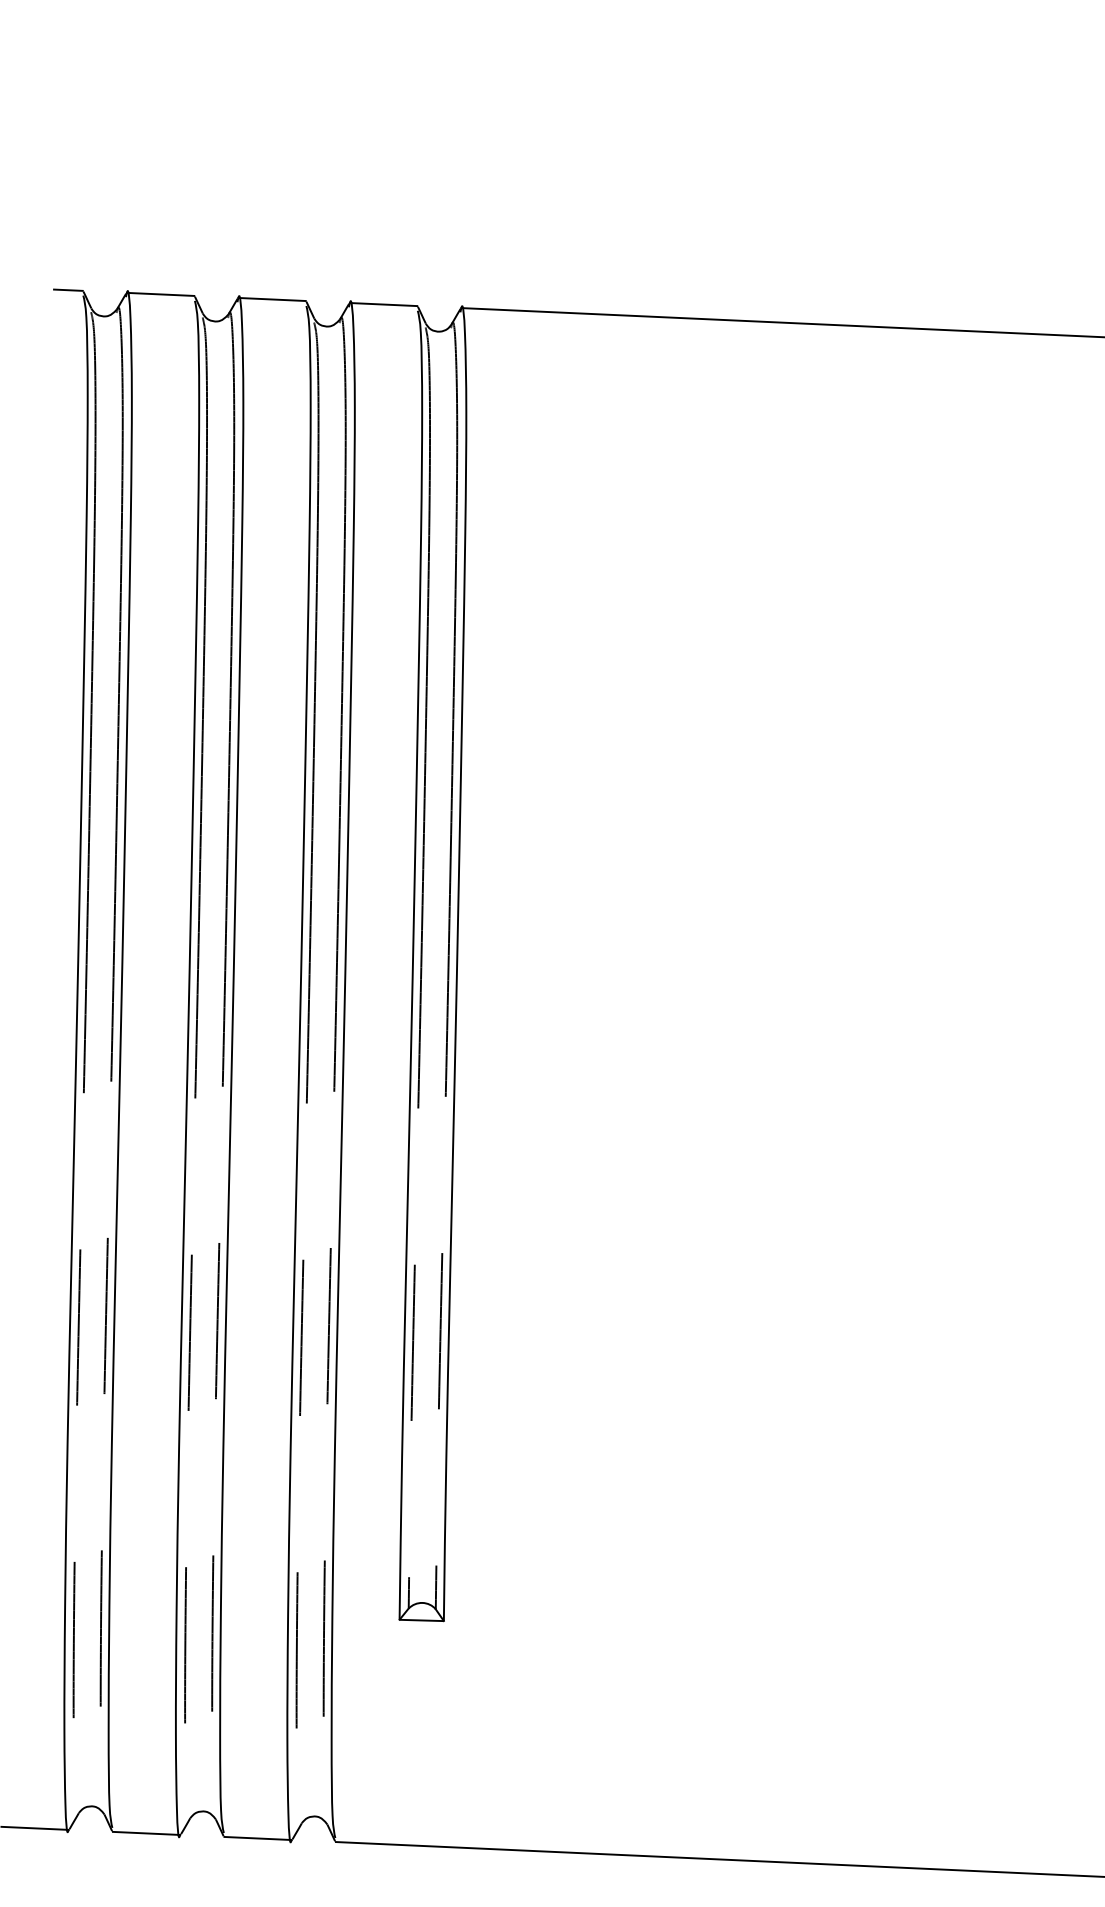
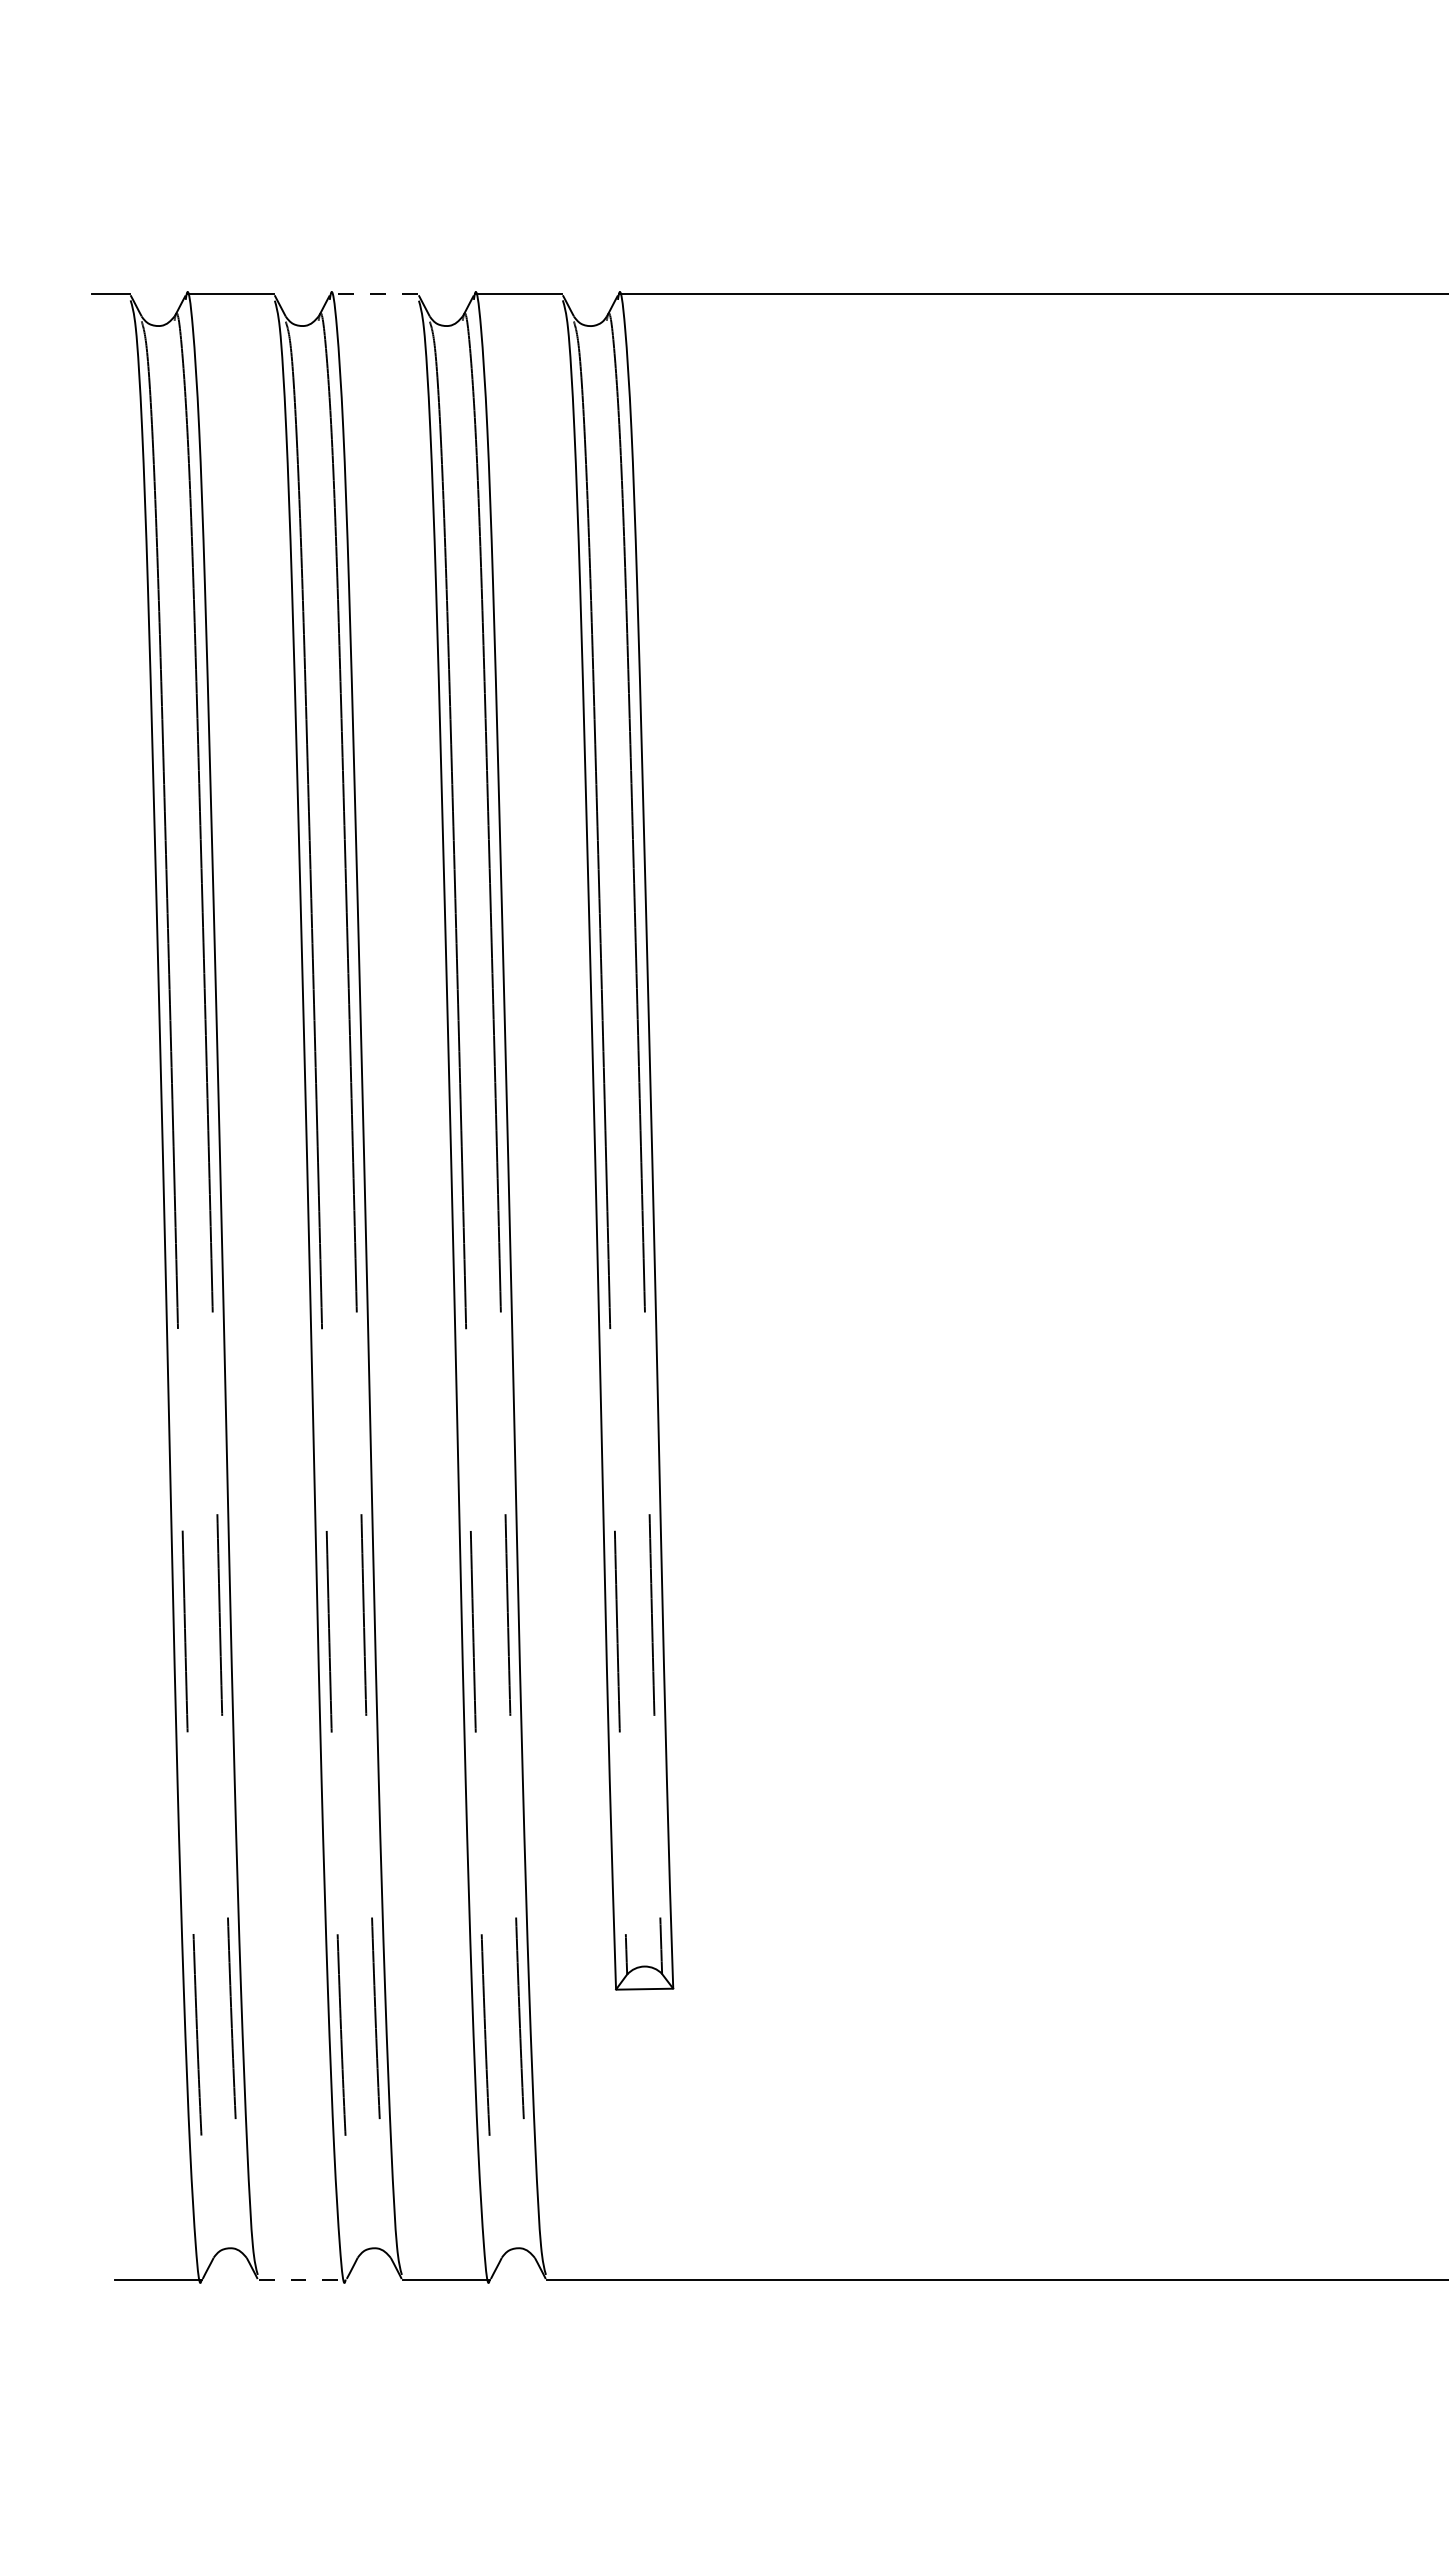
line: (272, 299) -> (374, 294), solid -> dashed
line: (146, 1833) -> (302, 2279), solid -> dashed

